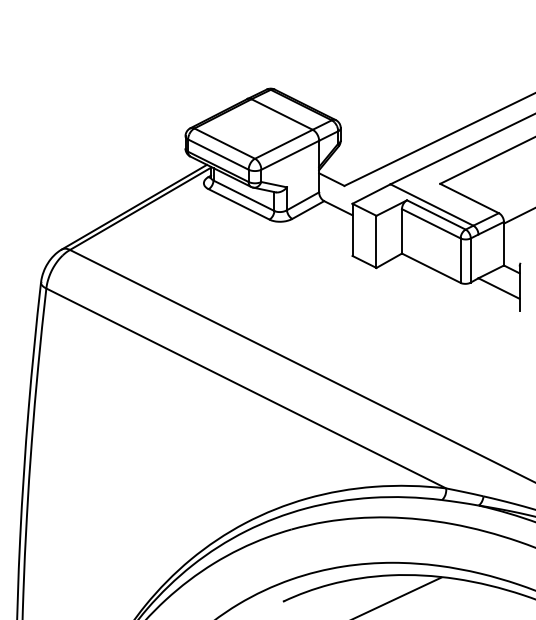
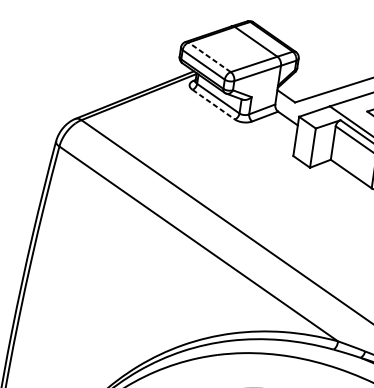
line: (224, 143) -> (209, 57), solid -> dashed
line: (239, 204) -> (214, 104), solid -> dashed

